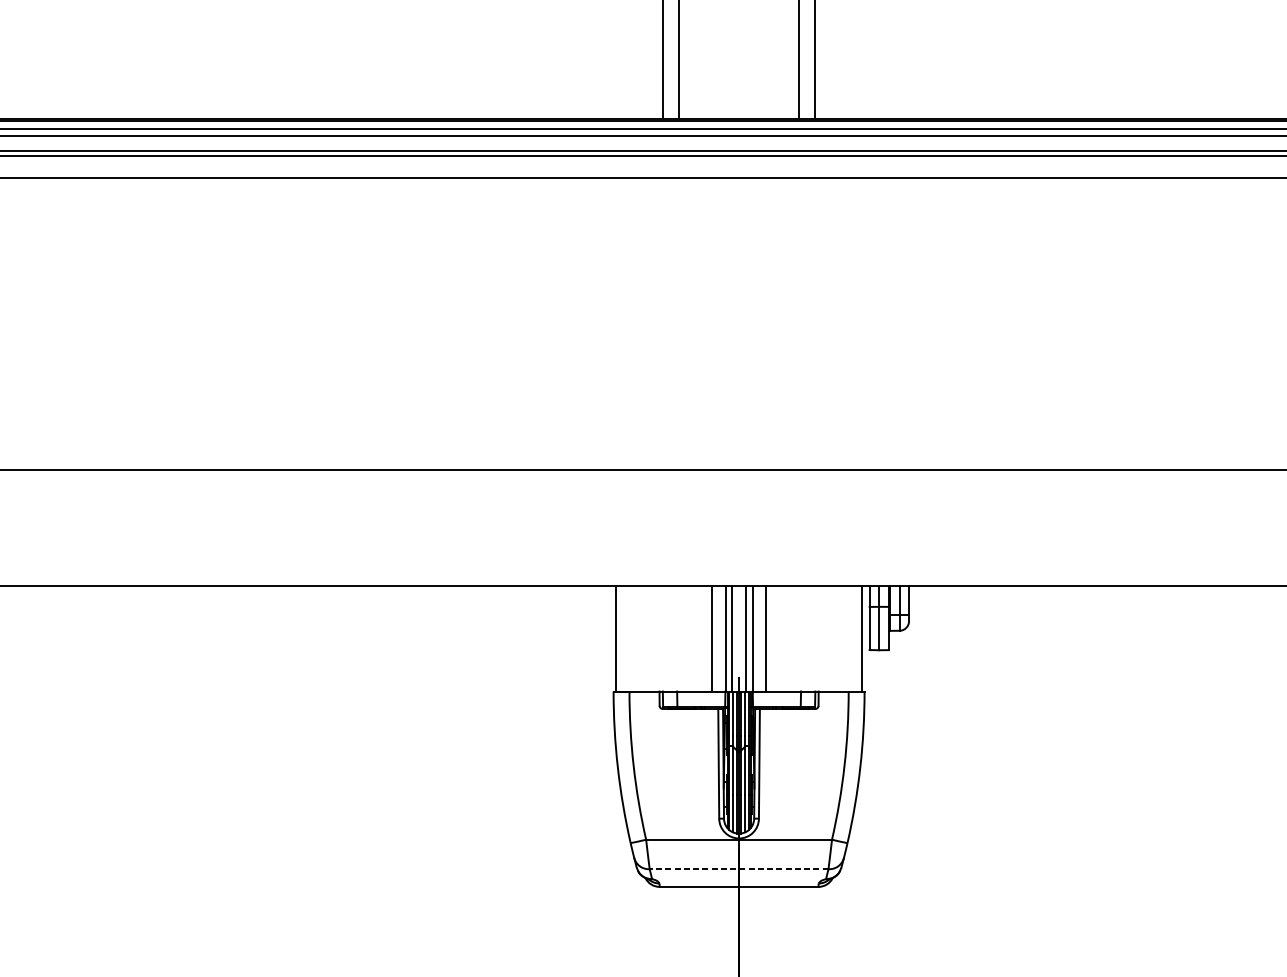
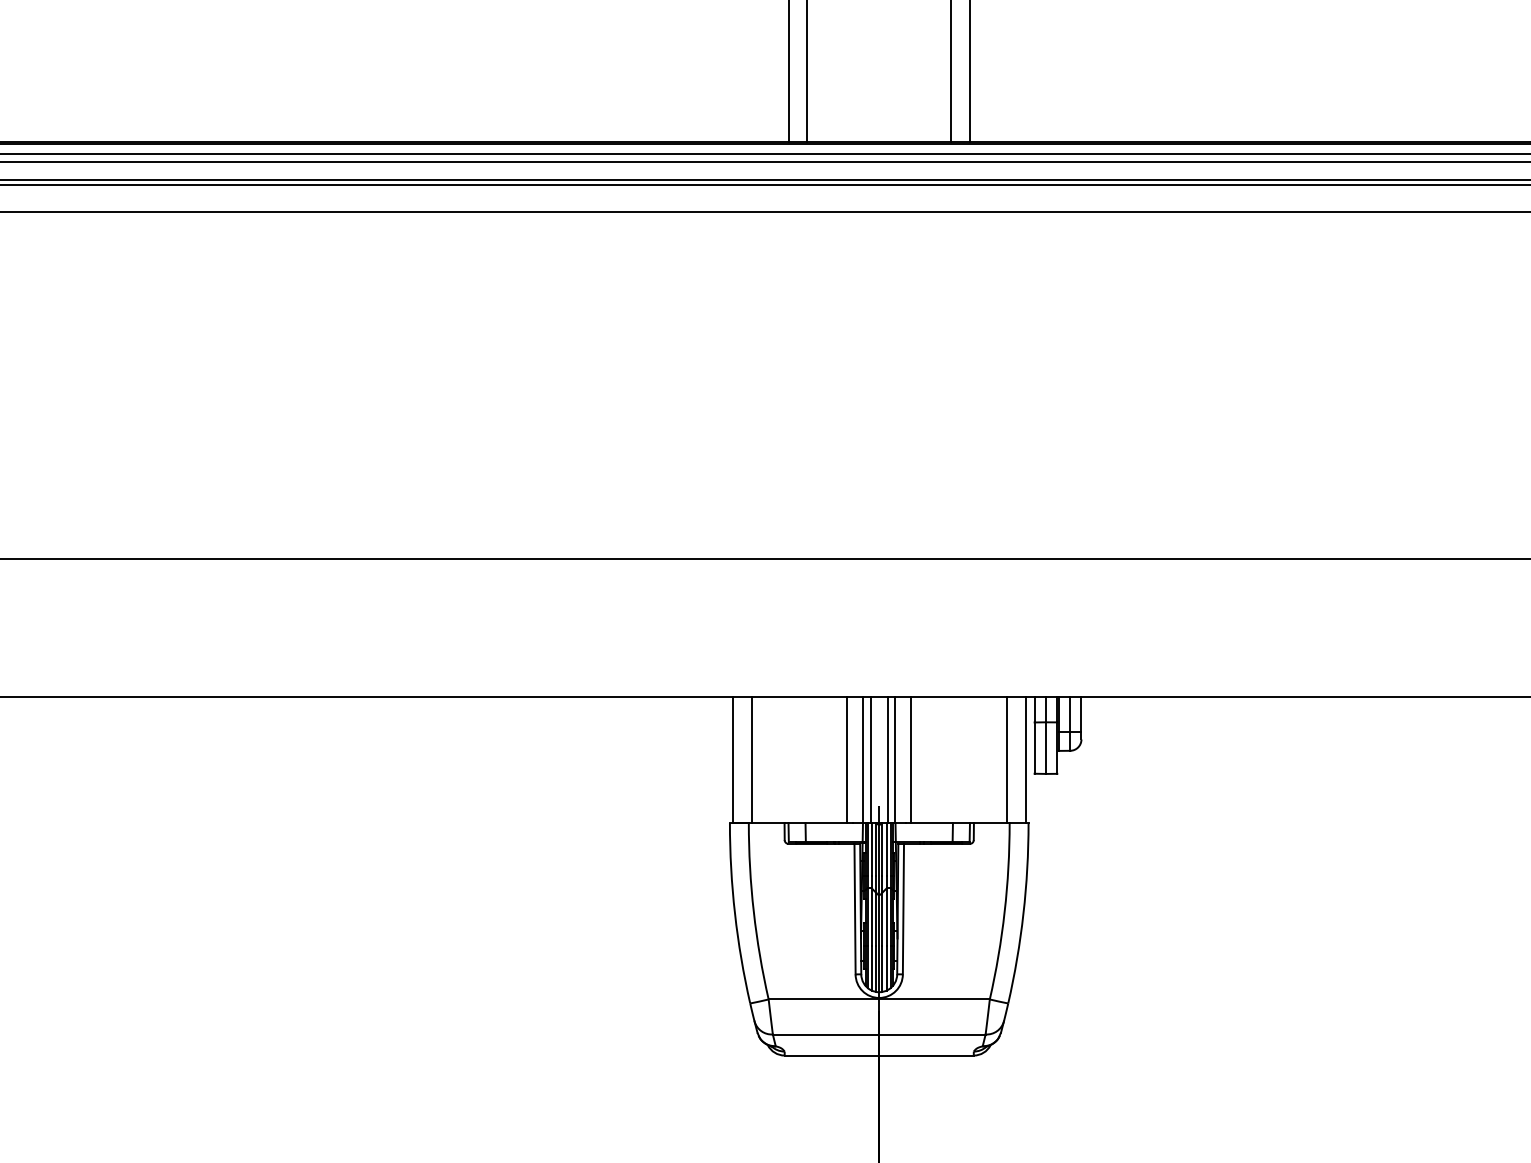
line: (631, 638) -> (751, 760), added
line: (846, 638) -> (1006, 760), added
line: (738, 869) -> (878, 1034), dashed -> solid

